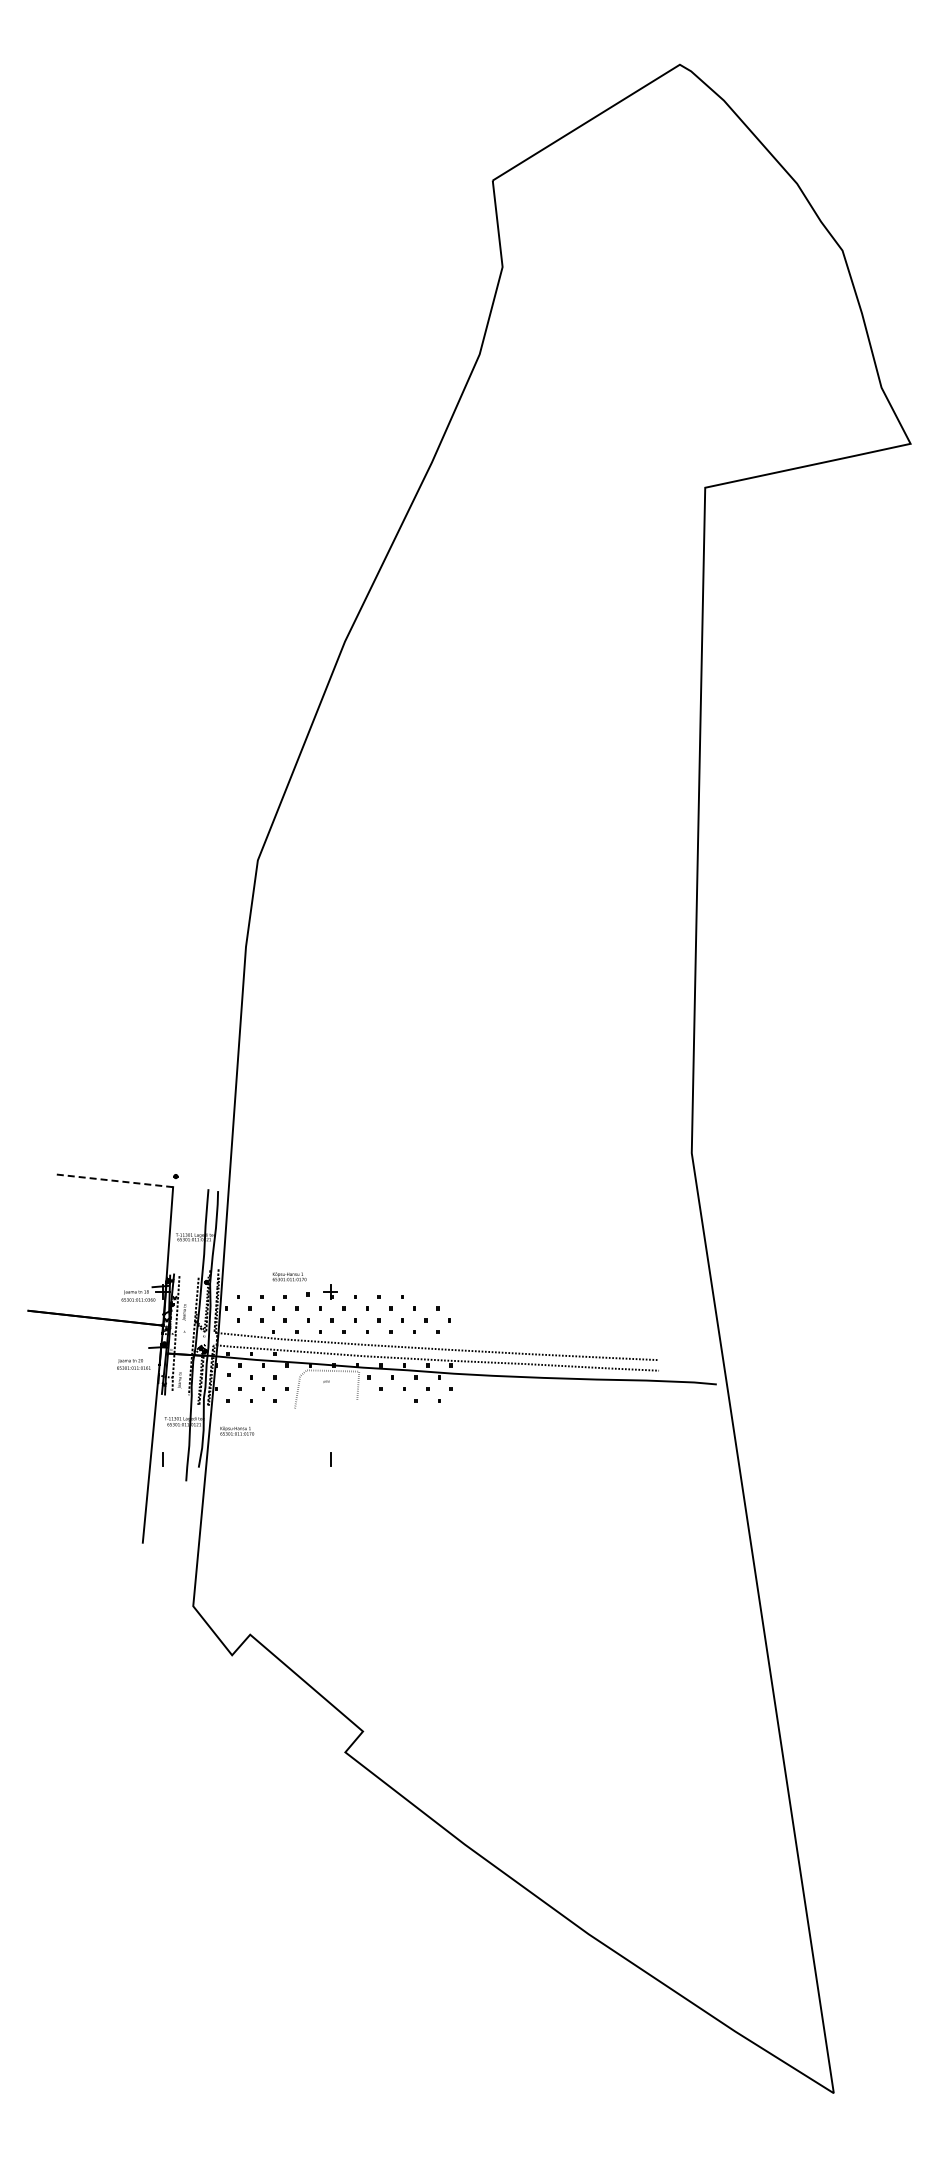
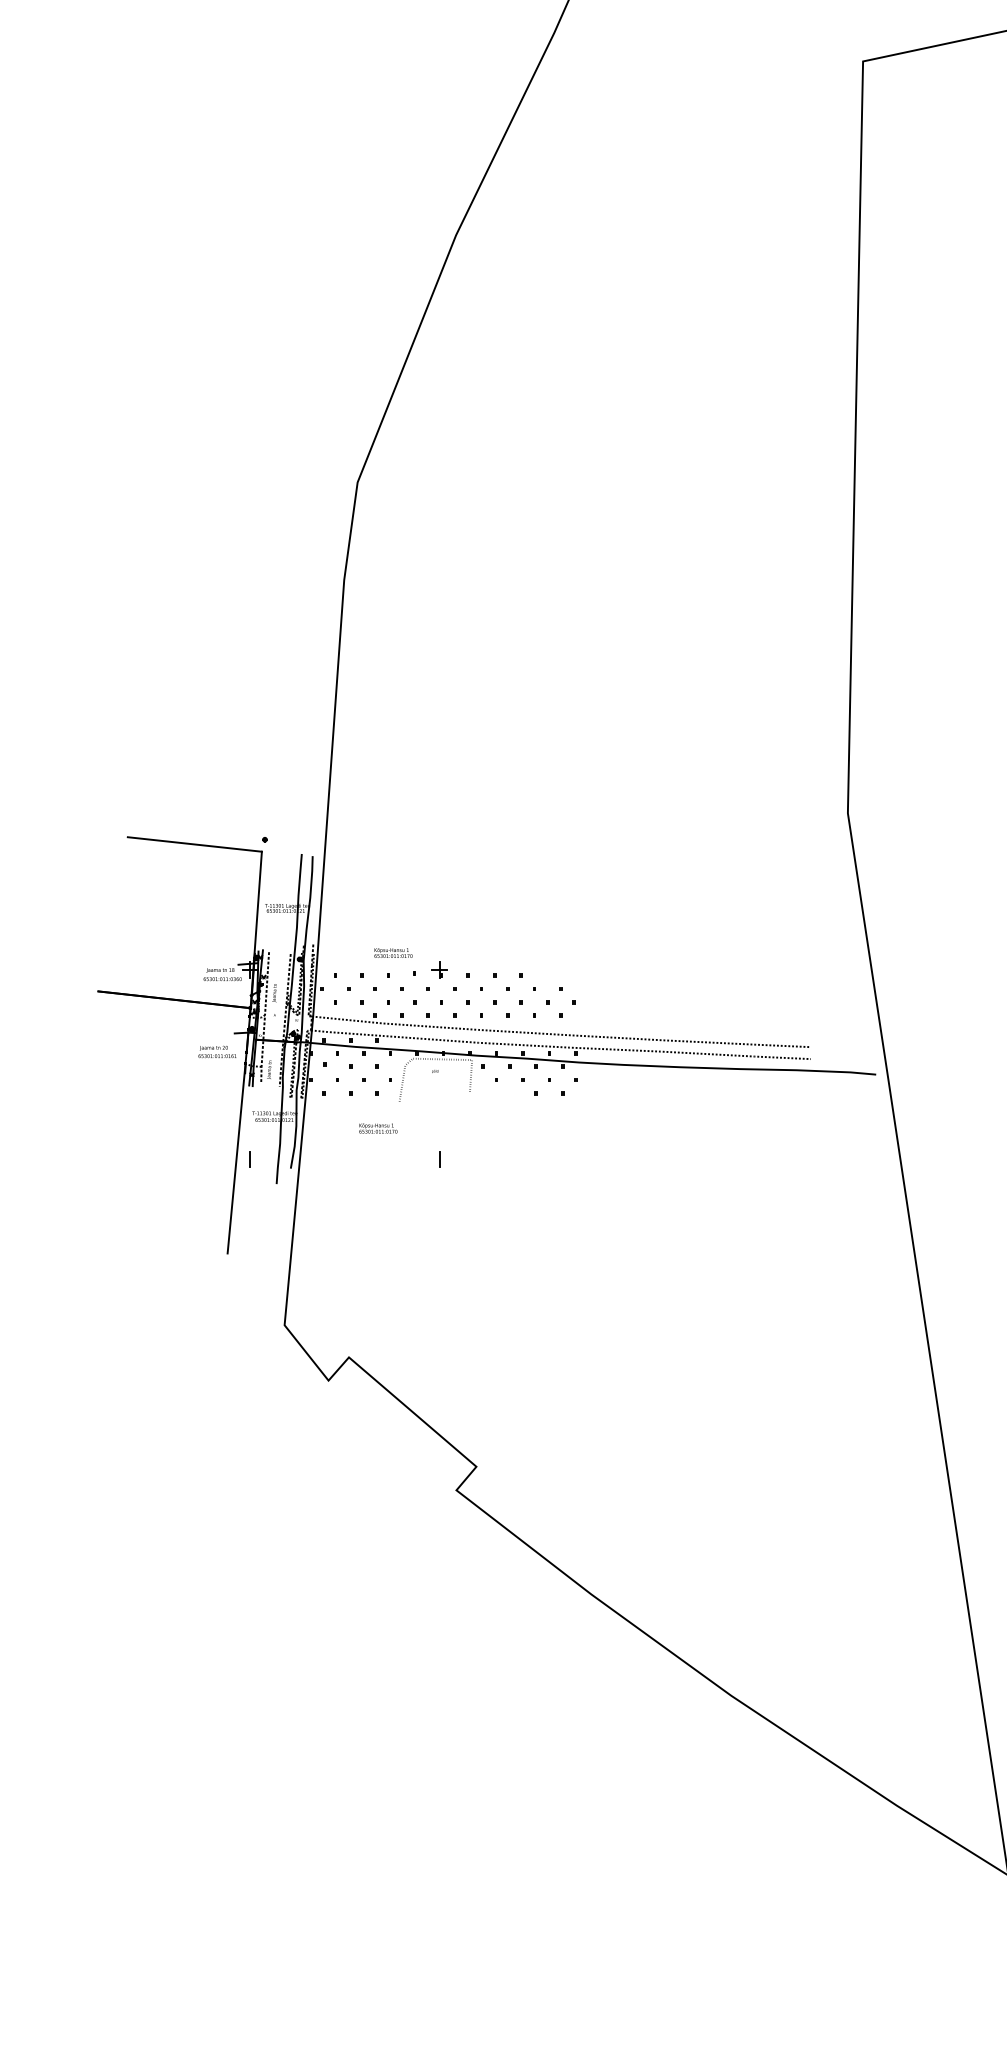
line: (113, 1180) -> (194, 844), dashed -> solid
text: (237, 1430) -> (378, 1127), moved

